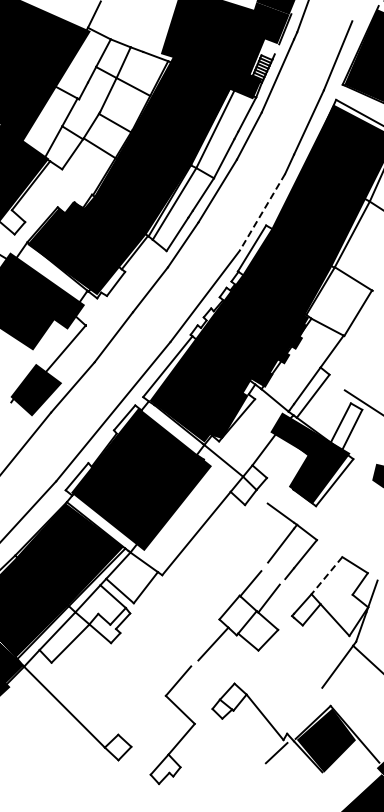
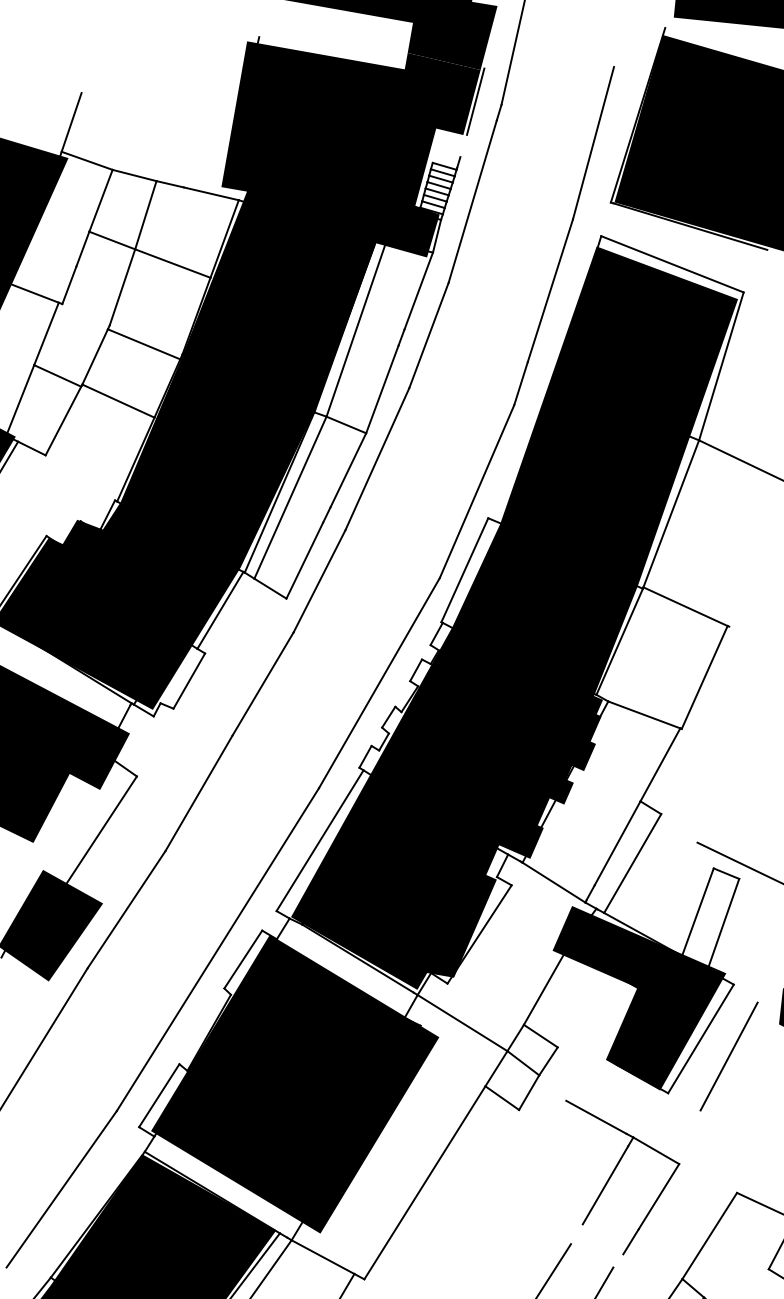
line: (262, 212) -> (477, 492), dashed -> solid
line: (346, 492) -> (728, 1056), added
line: (326, 576) -> (708, 1237), dashed -> solid

